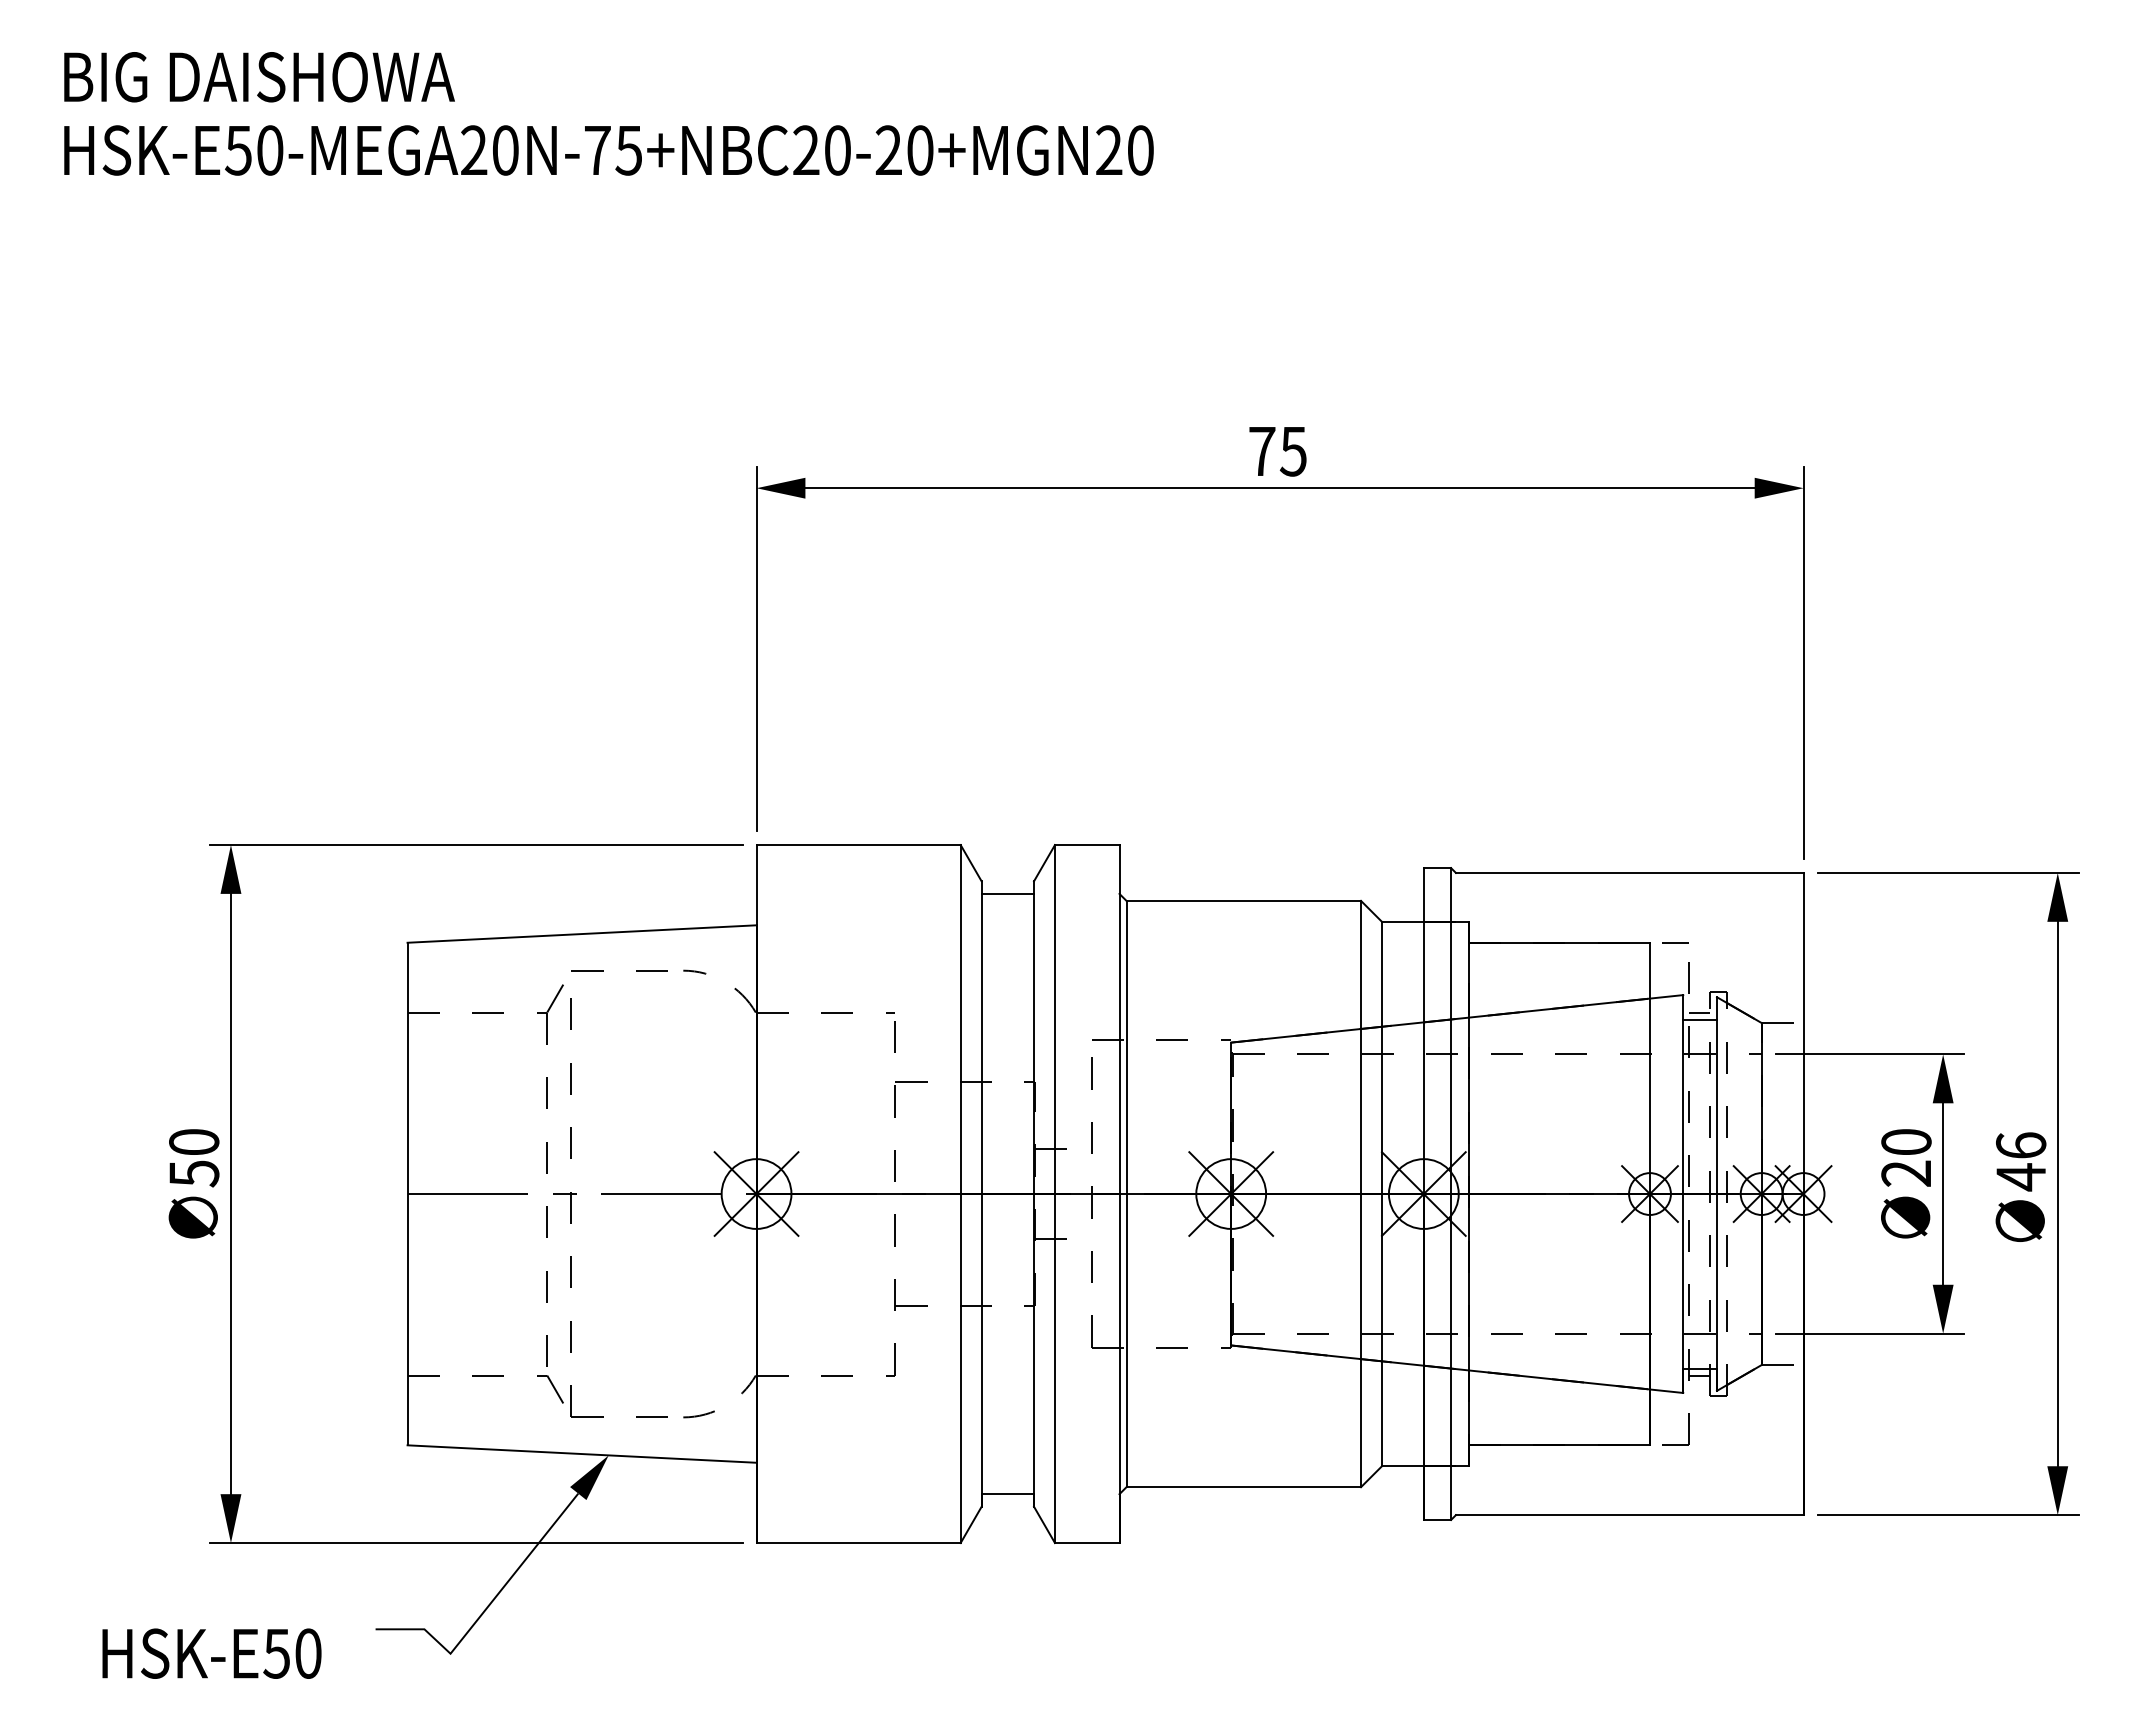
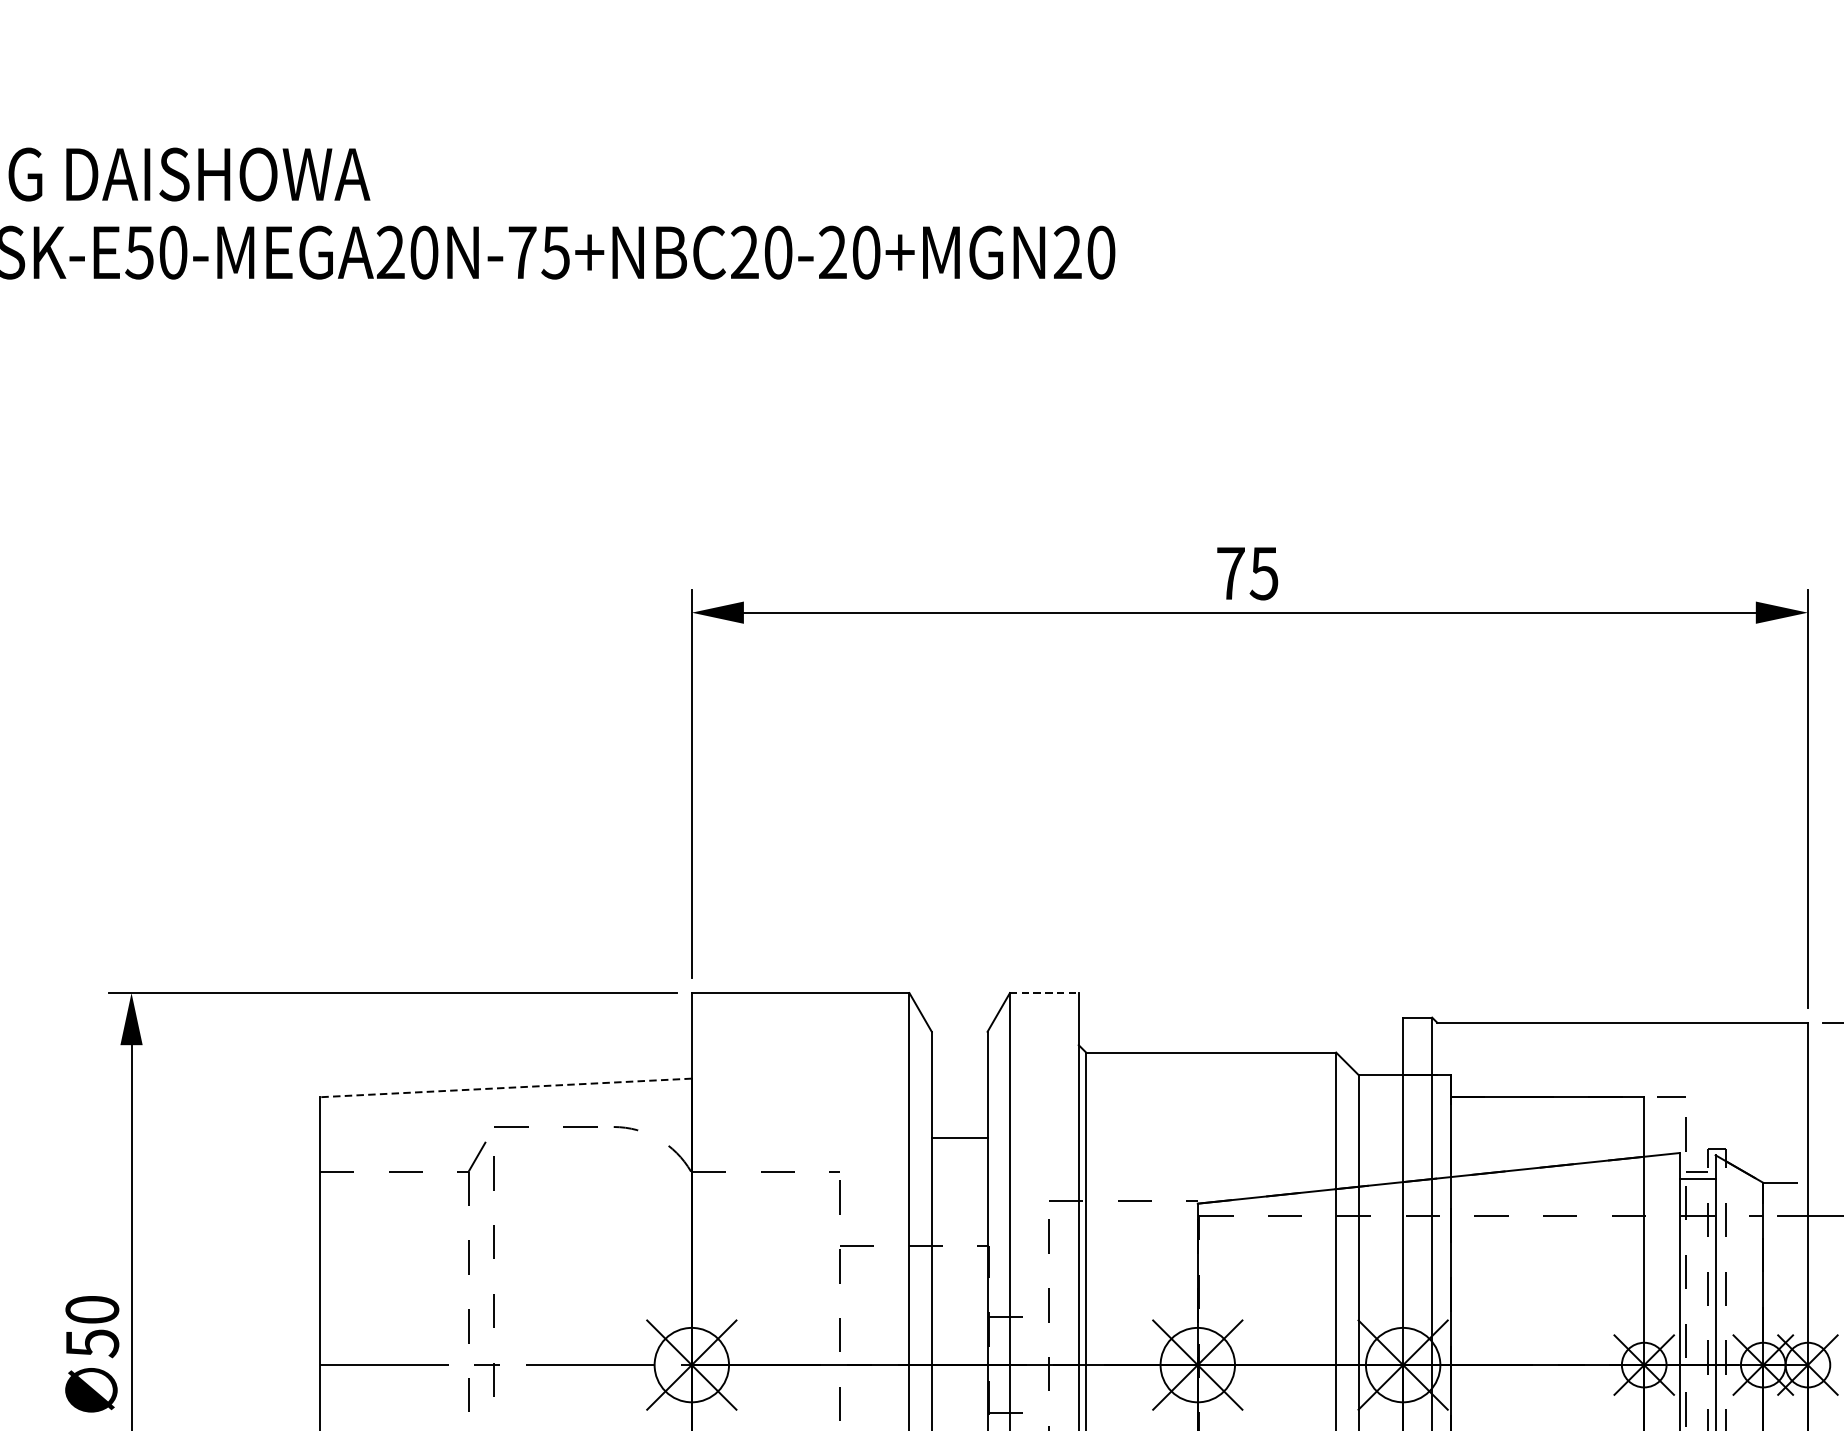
line: (1087, 845) -> (1044, 993), solid -> dashed
line: (1007, 893) -> (959, 1137), moved
line: (582, 934) -> (506, 1088), solid -> dashed

